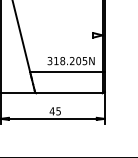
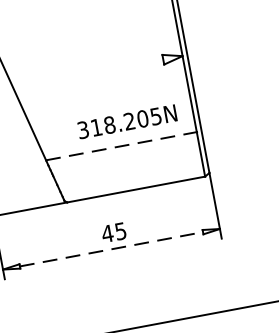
line: (67, 71) -> (123, 144), solid -> dashed
line: (53, 118) -> (112, 248), solid -> dashed

